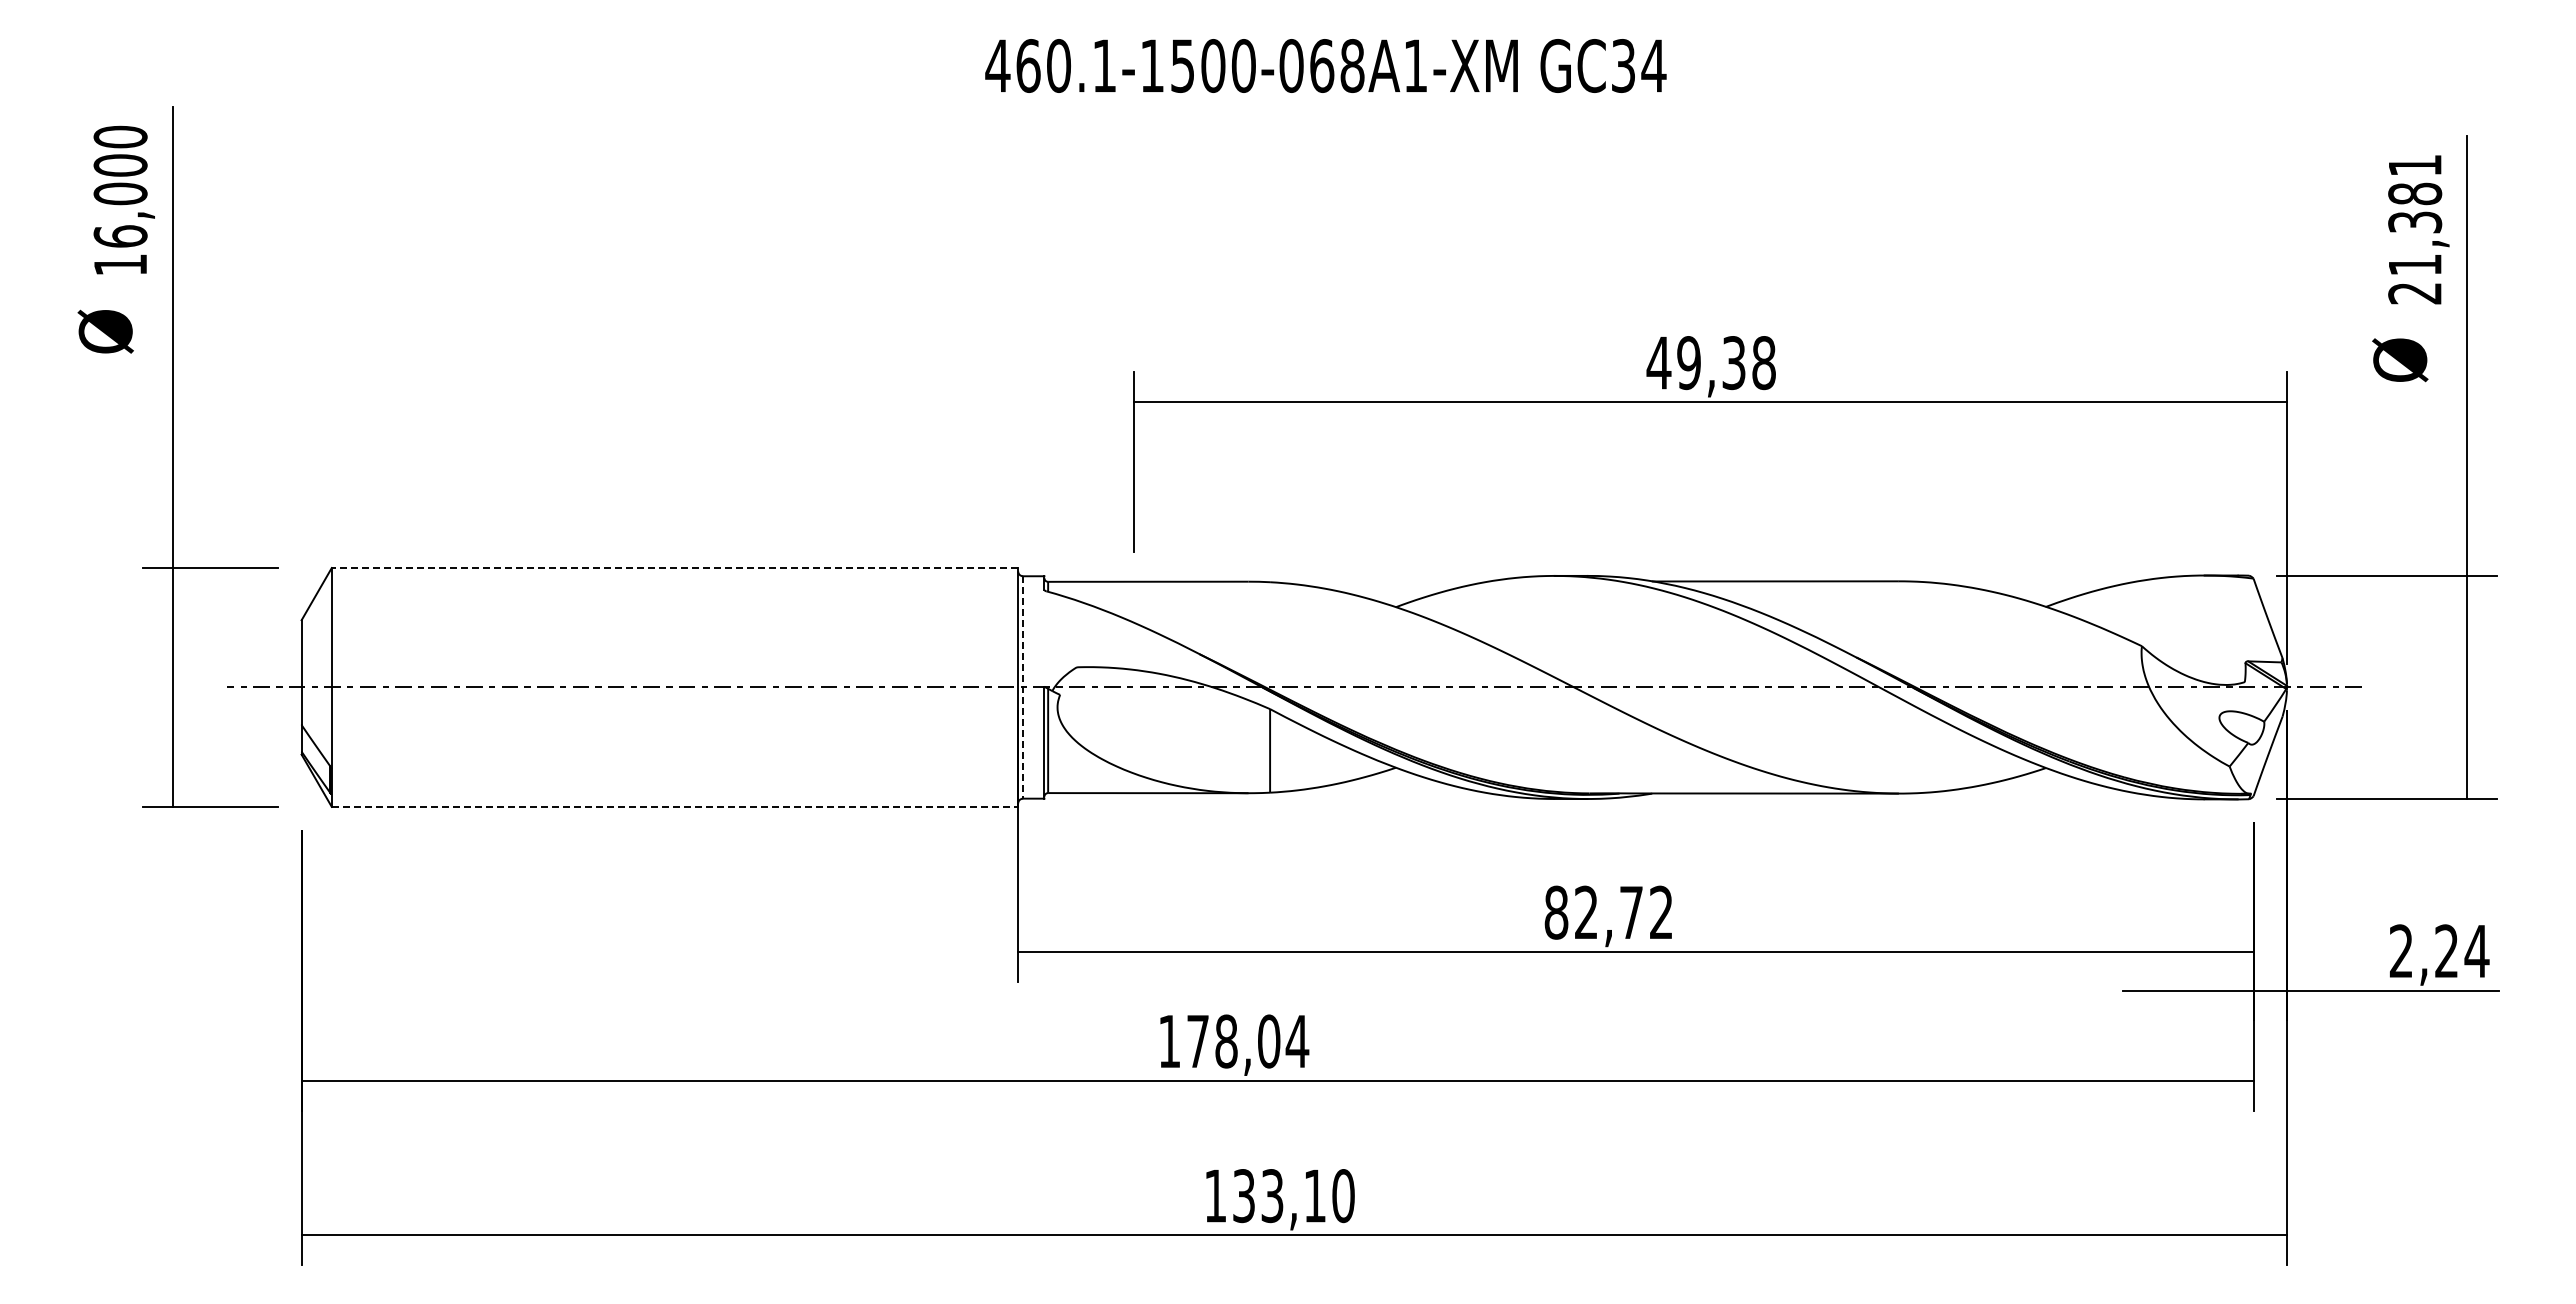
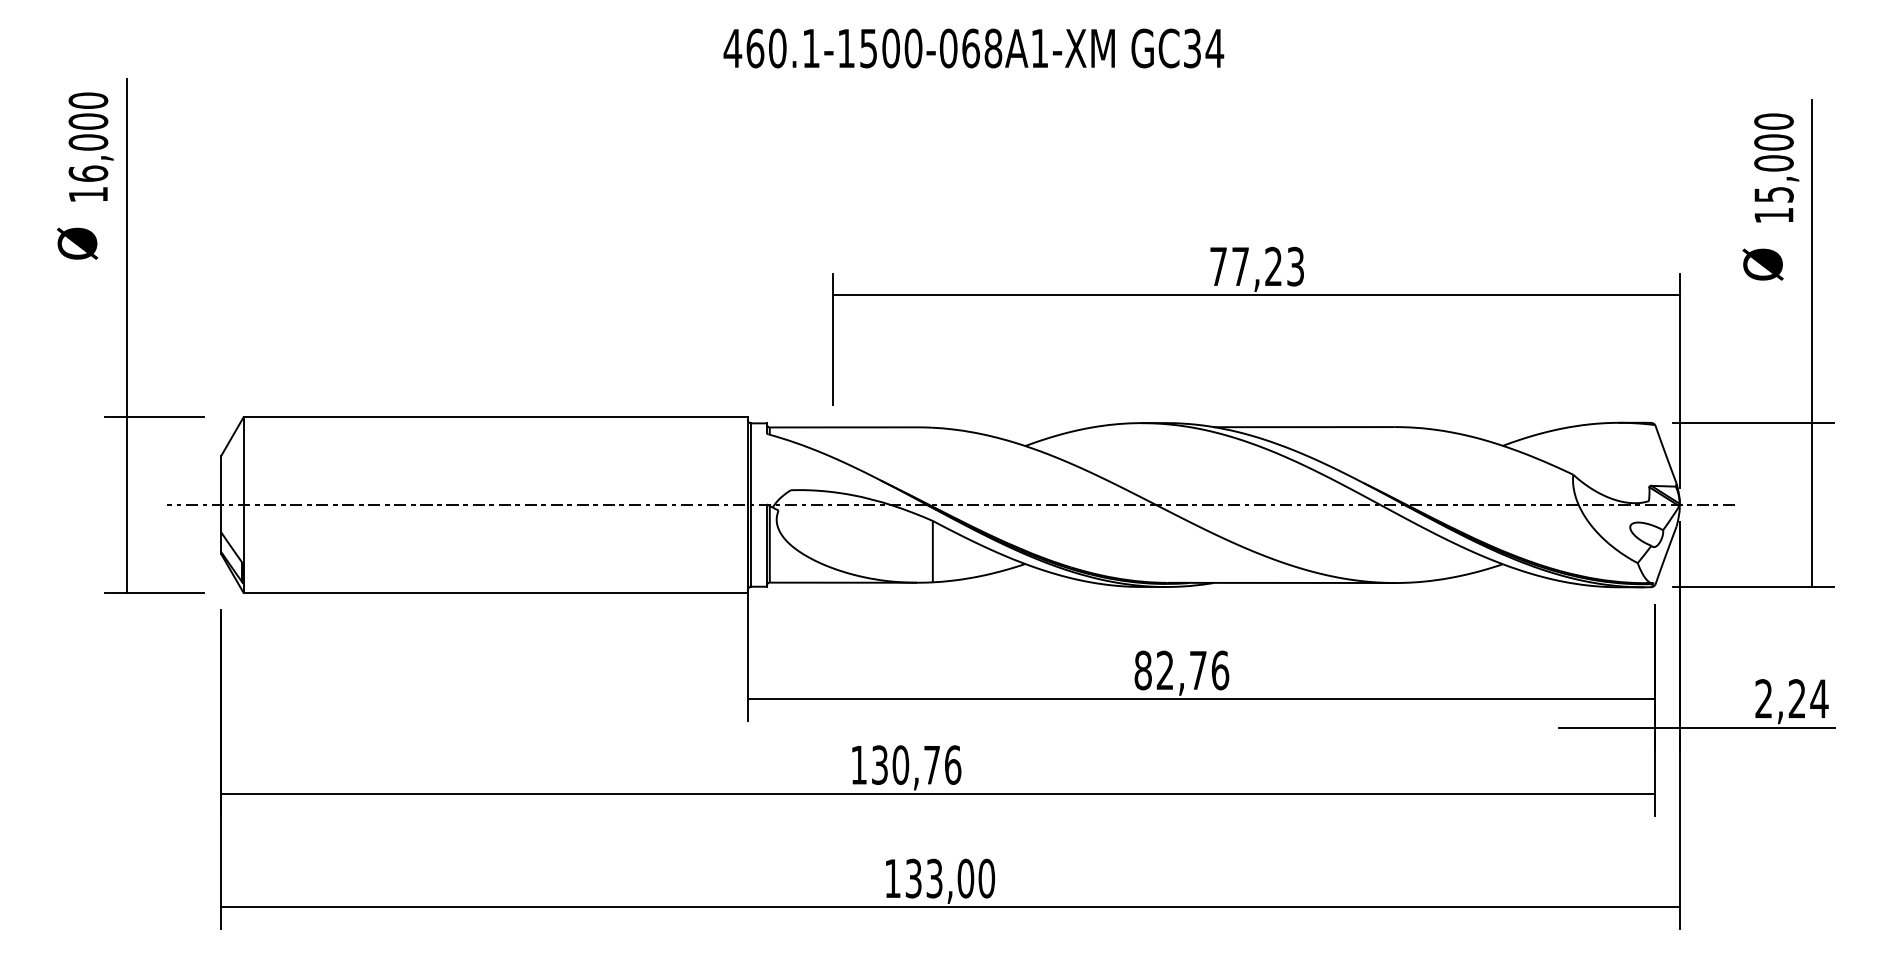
text: (2415, 229) -> (1774, 168), 21,381 -> 15,000
text: (1710, 363) -> (1256, 267), 49,38 -> 77,23
line: (674, 568) -> (495, 417), dashed -> solid
line: (1023, 687) -> (751, 505), dashed -> solid
line: (675, 806) -> (496, 592), dashed -> solid
text: (1661, 912) -> (1220, 670), 82,72 -> 82,76
text: (1248, 1041) -> (916, 765), 178,04 -> 130,76
text: (1315, 1196) -> (966, 878), 133,10 -> 133,00

